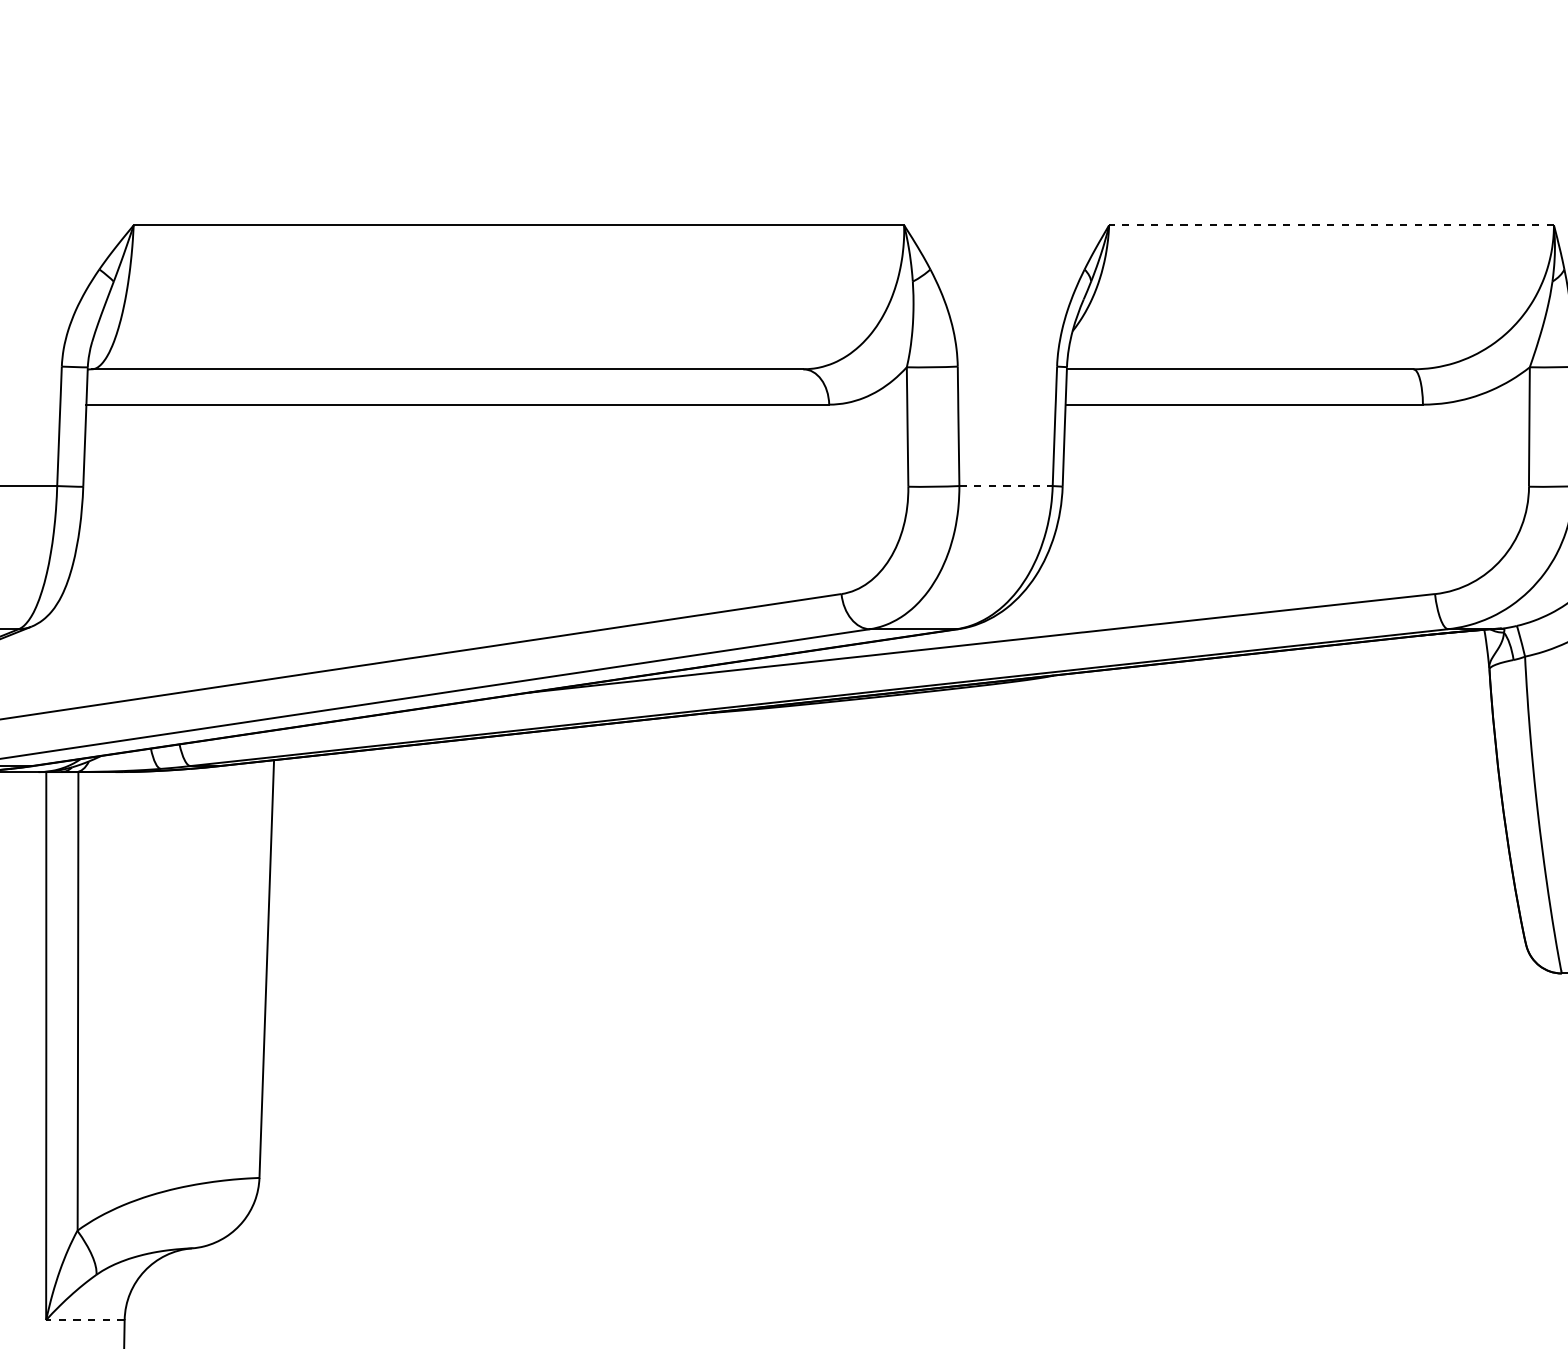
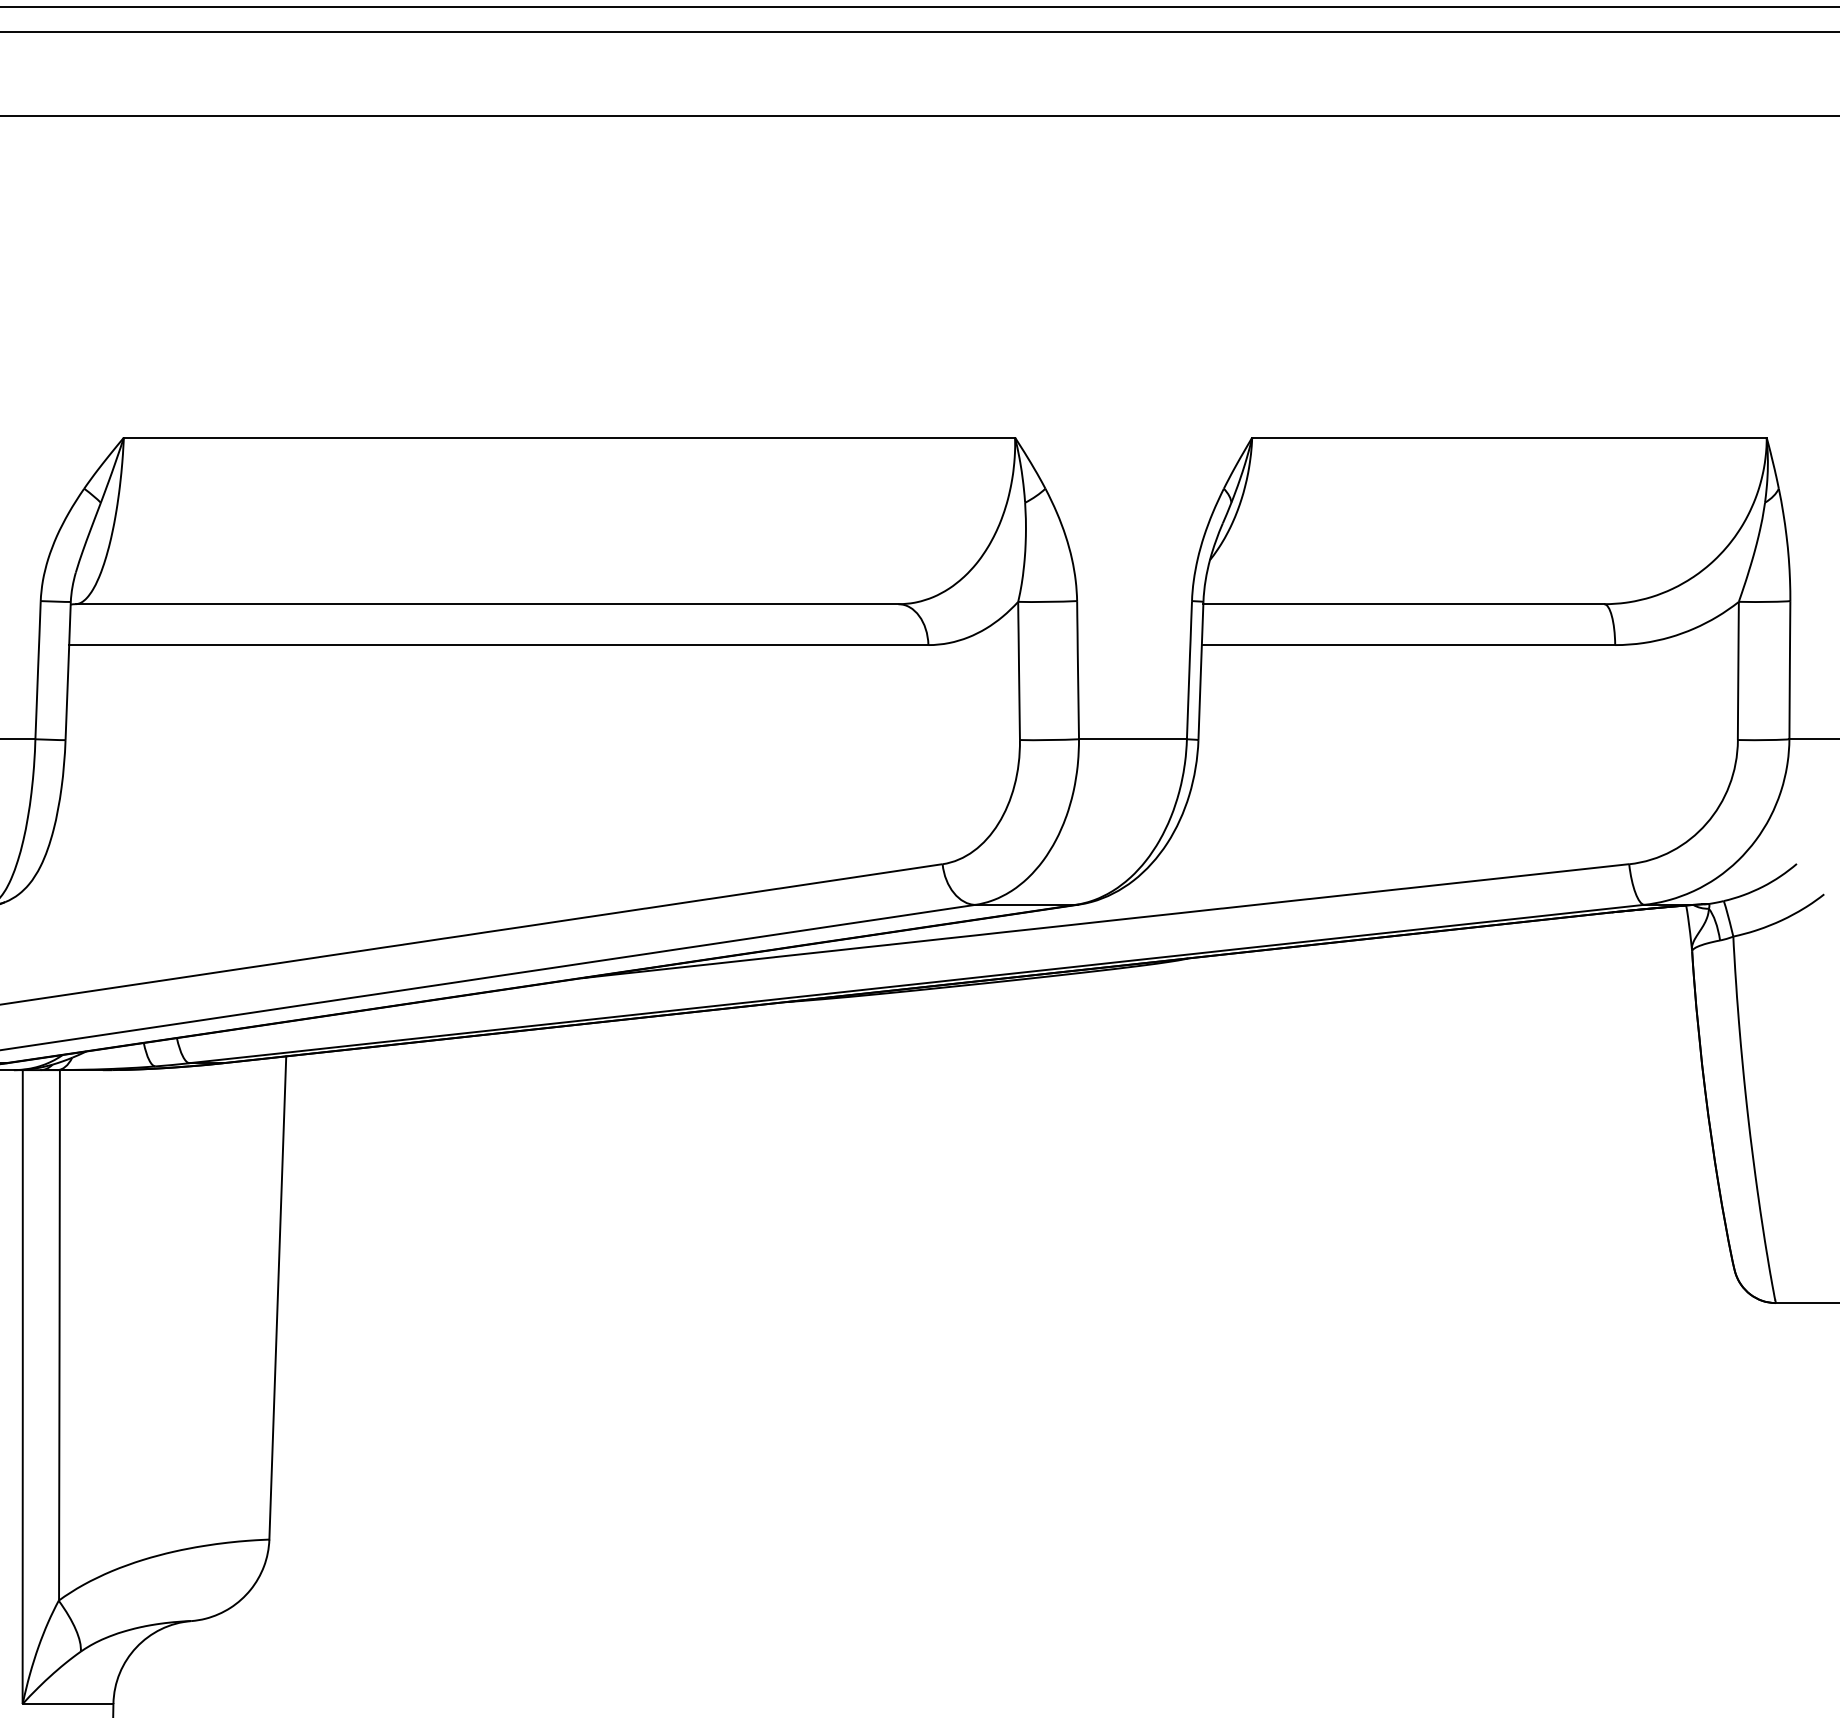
line: (1330, 225) -> (1508, 437), dashed -> solid
line: (1005, 486) -> (1132, 739), dashed -> solid
line: (84, 1320) -> (67, 1704), dashed -> solid

